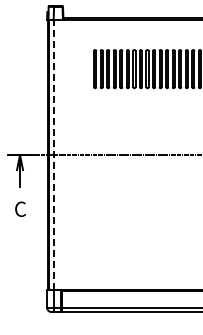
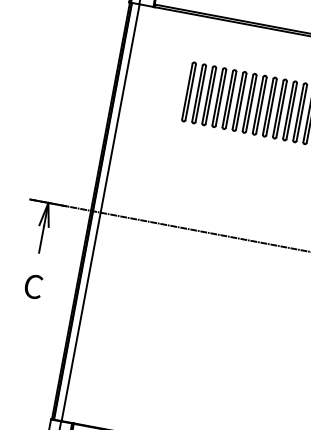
line: (53, 154) -> (100, 211), dashed -> solid

